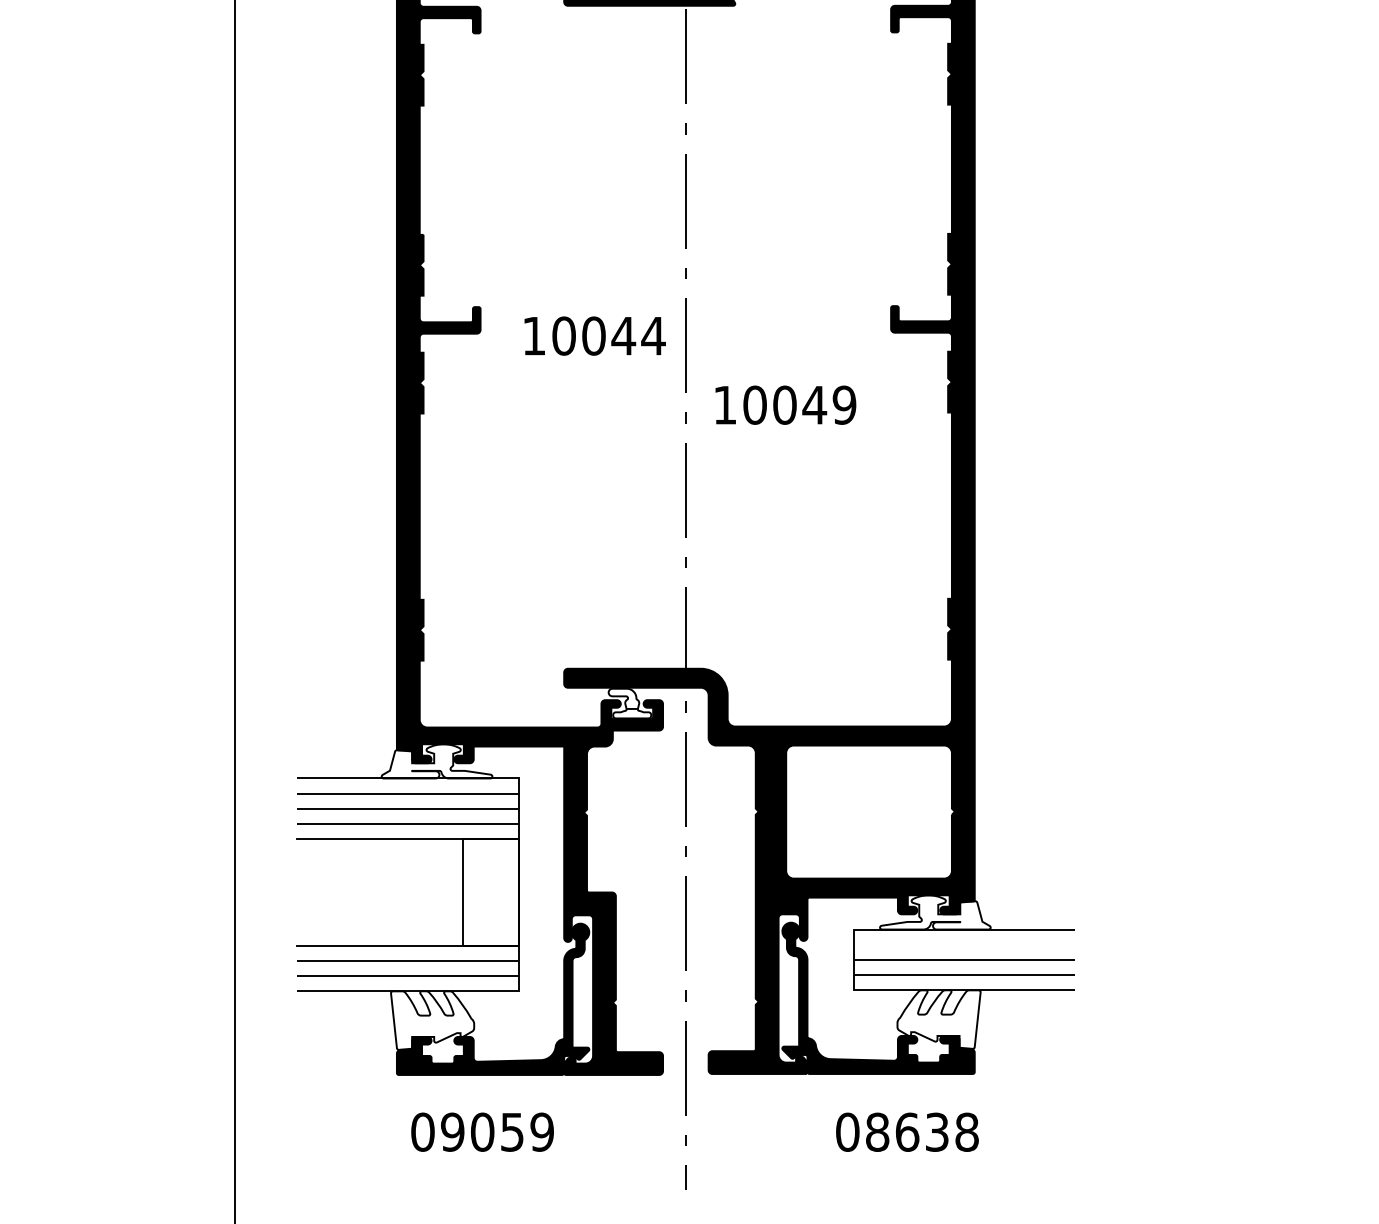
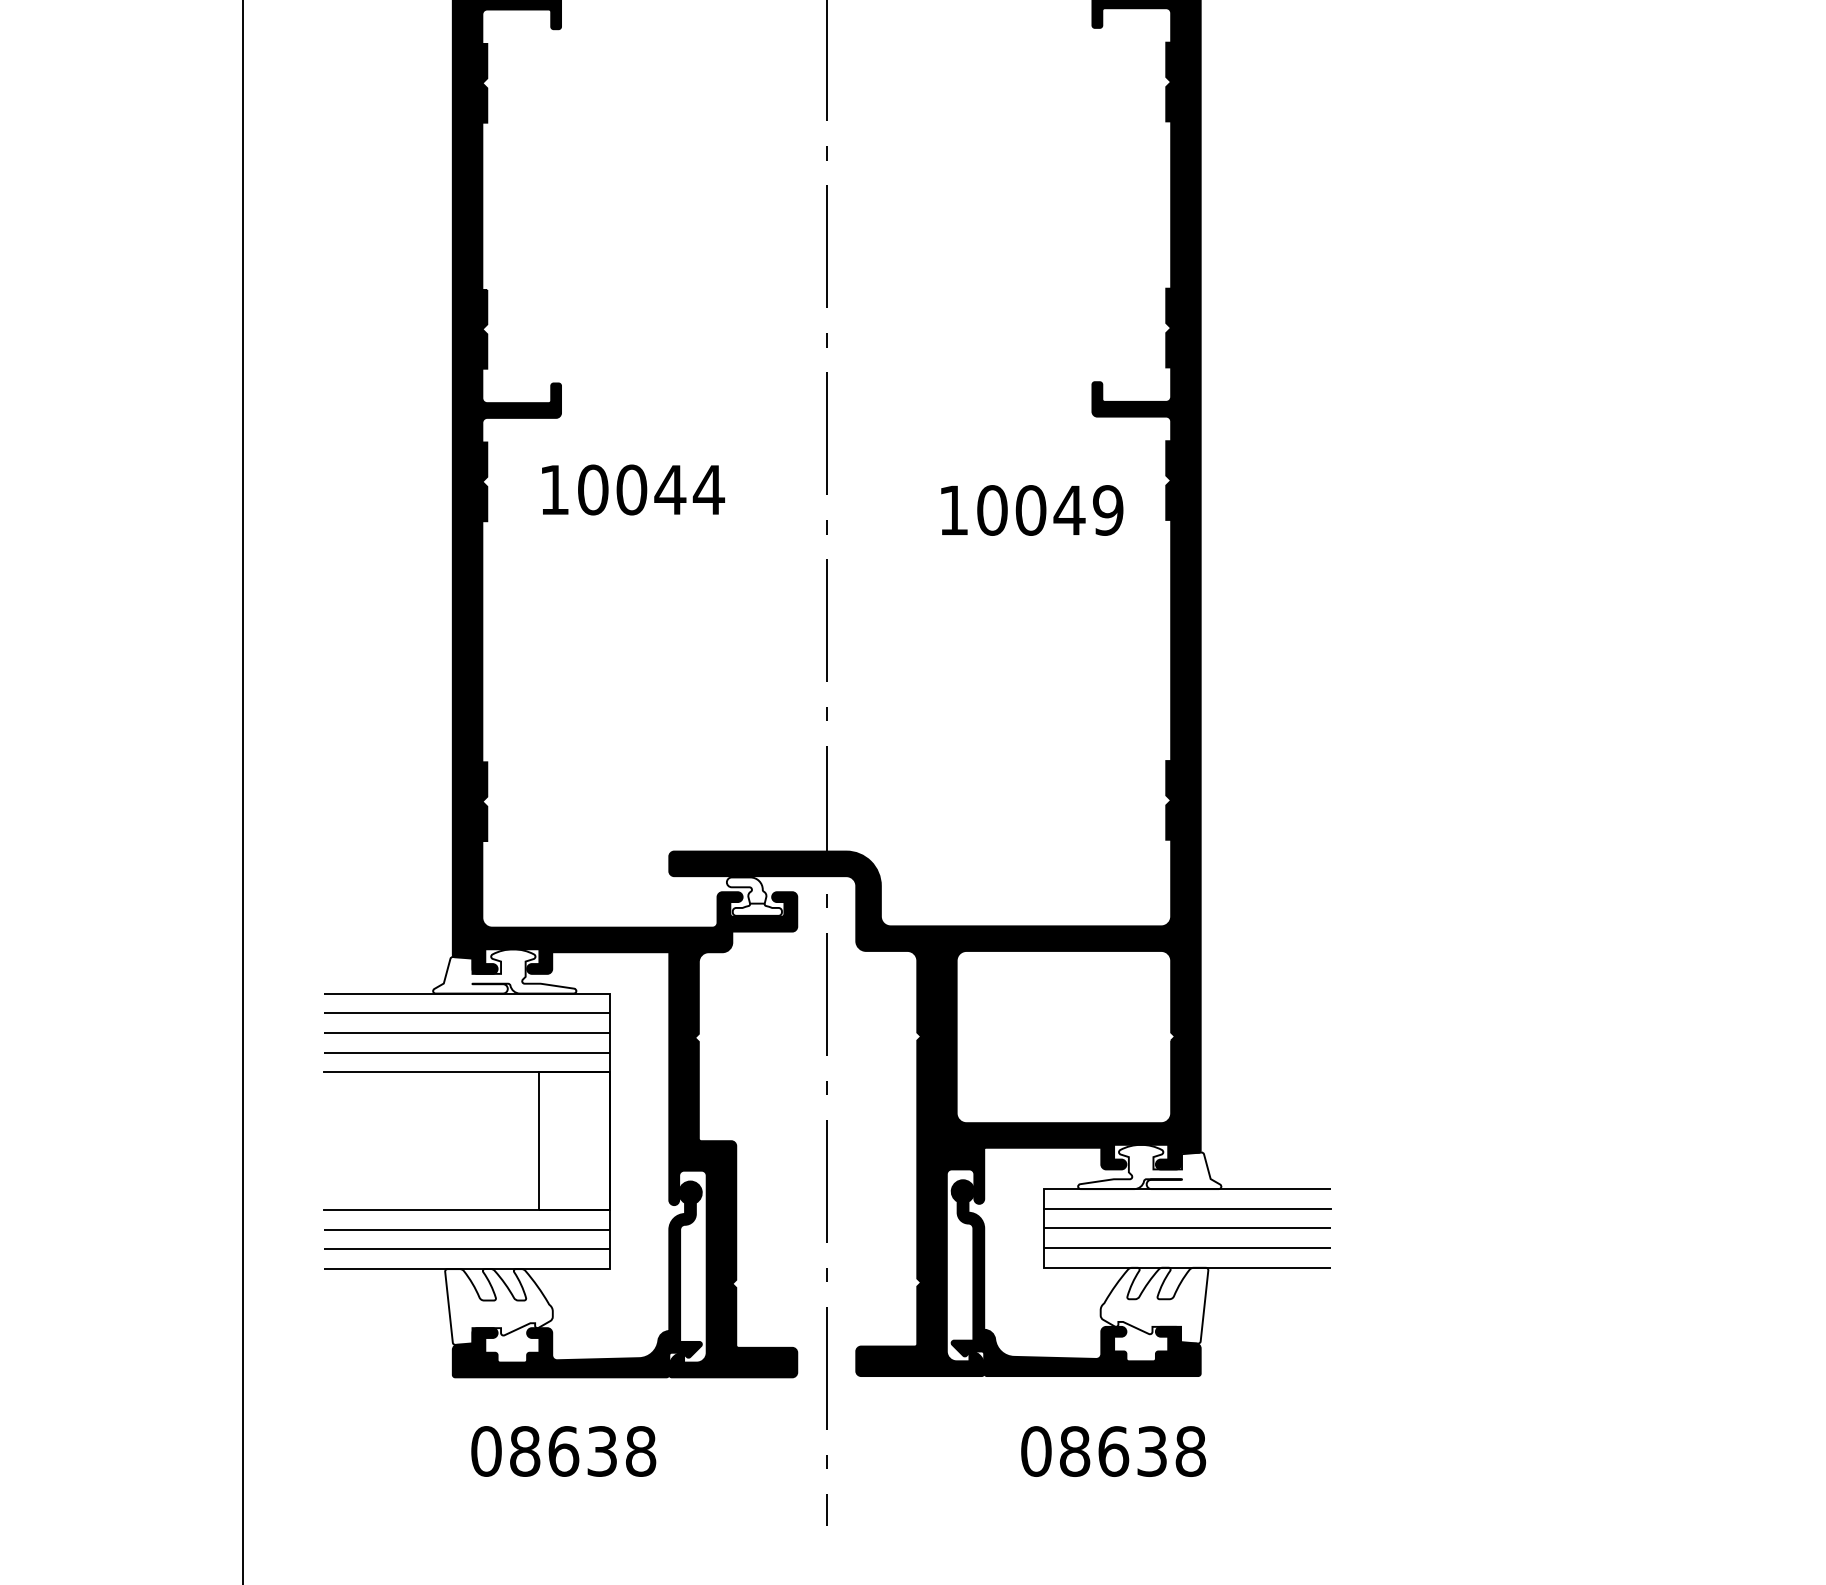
text: (595, 335) -> (633, 489), moved
text: (786, 405) -> (1032, 510), moved
line: (964, 944) -> (1187, 1208), added
text: (497, 1132) -> (582, 1451), 09059 -> 08638

